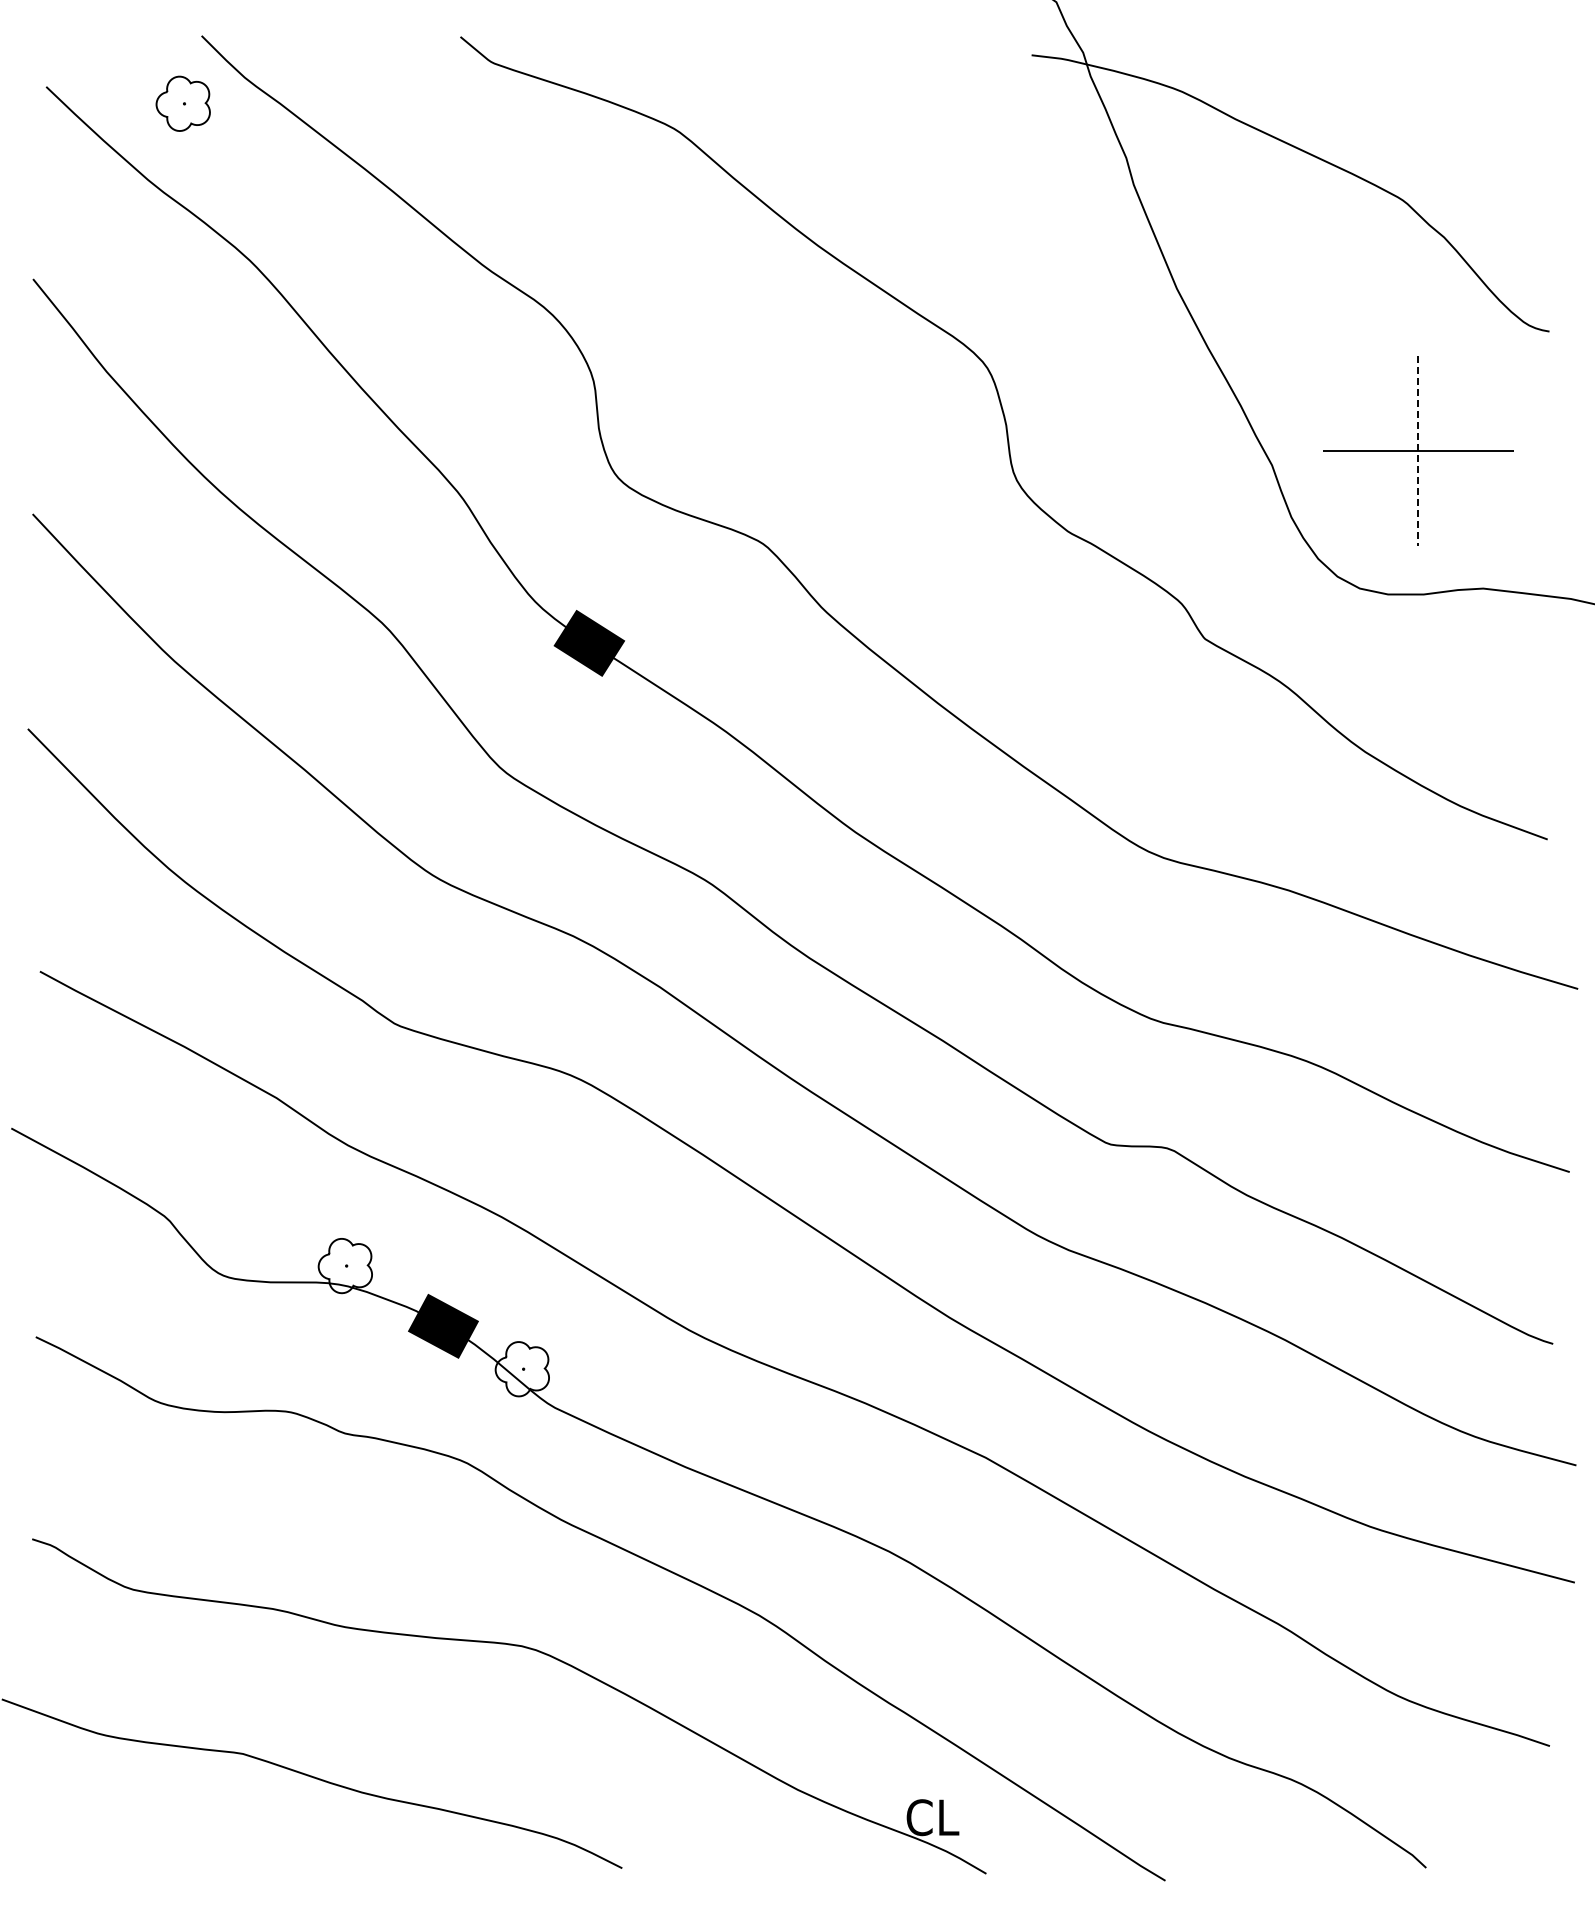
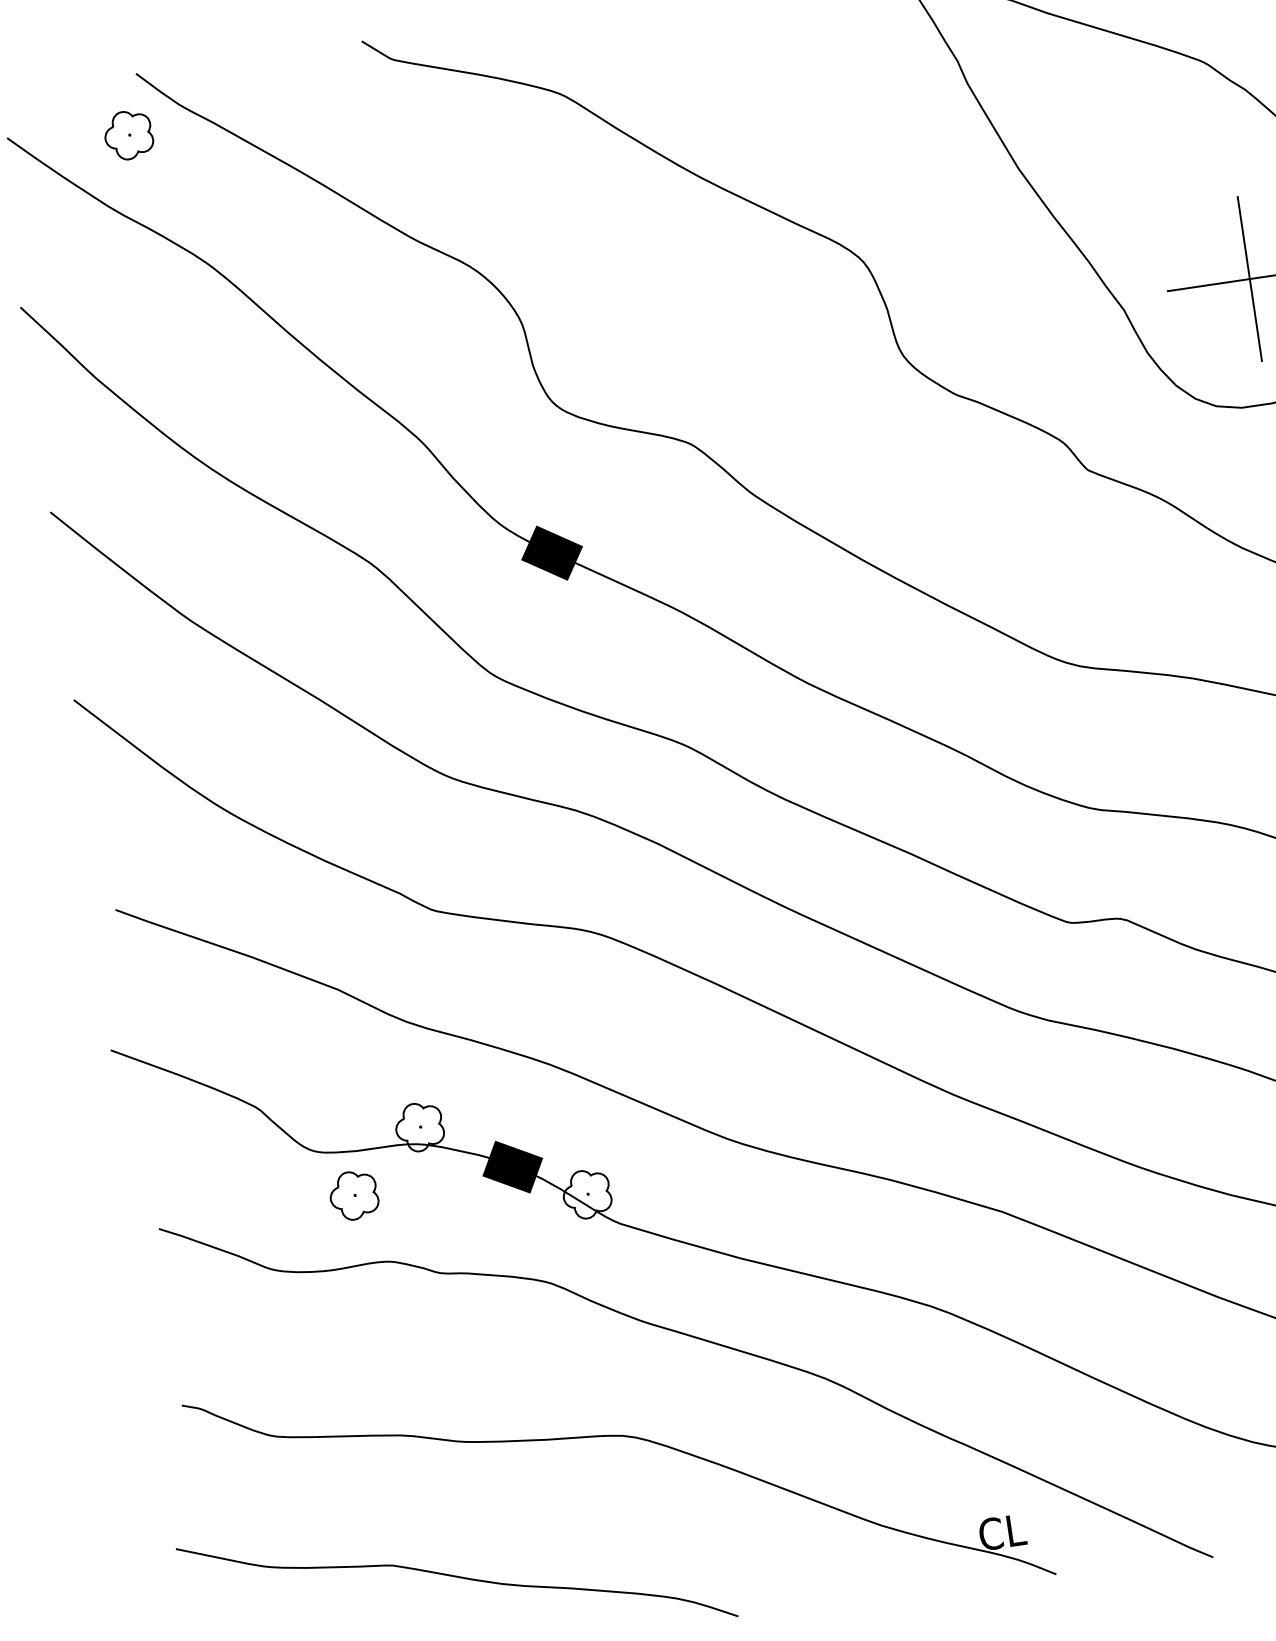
line: (1418, 451) -> (1249, 279), dashed -> solid
part: (260, 1331) -> (354, 1195), added

